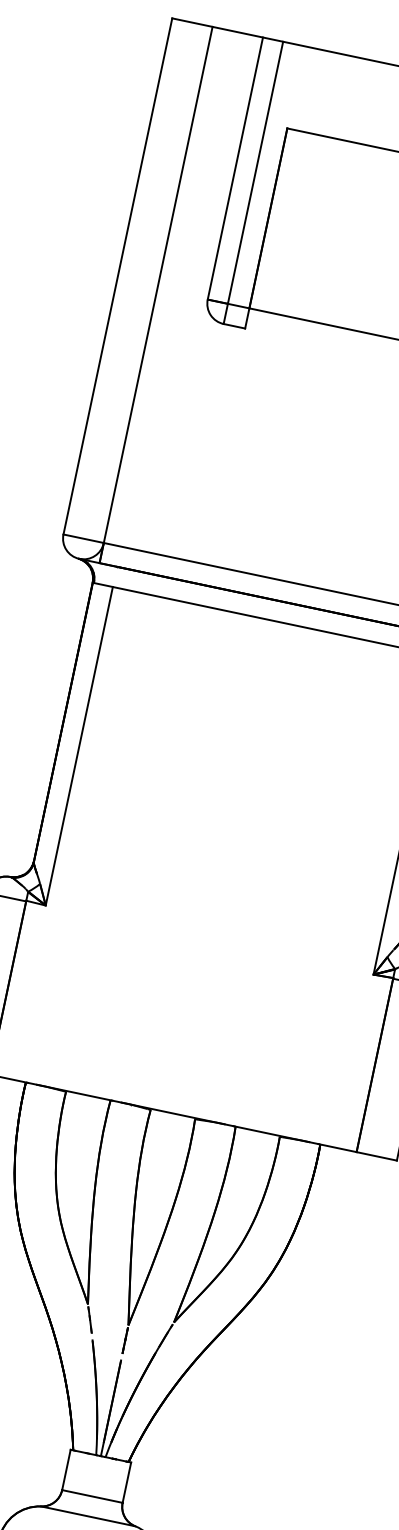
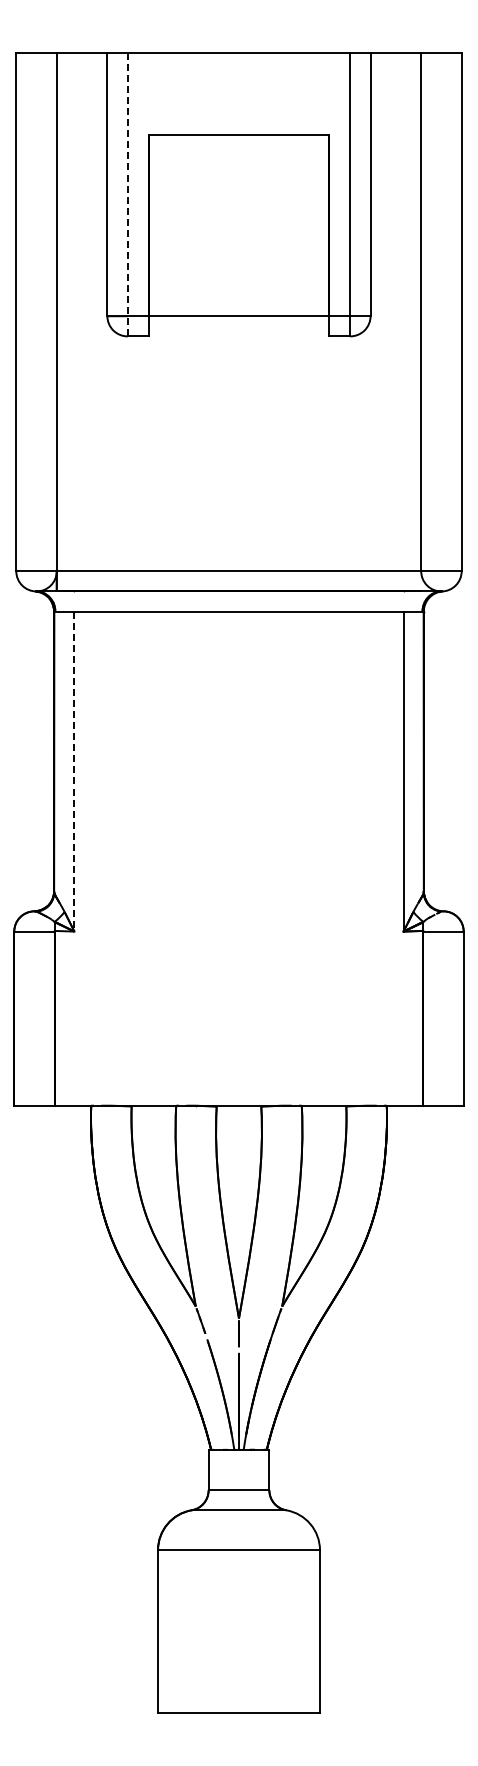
line: (253, 182) -> (127, 194), solid -> dashed
line: (79, 746) -> (74, 771), solid -> dashed

